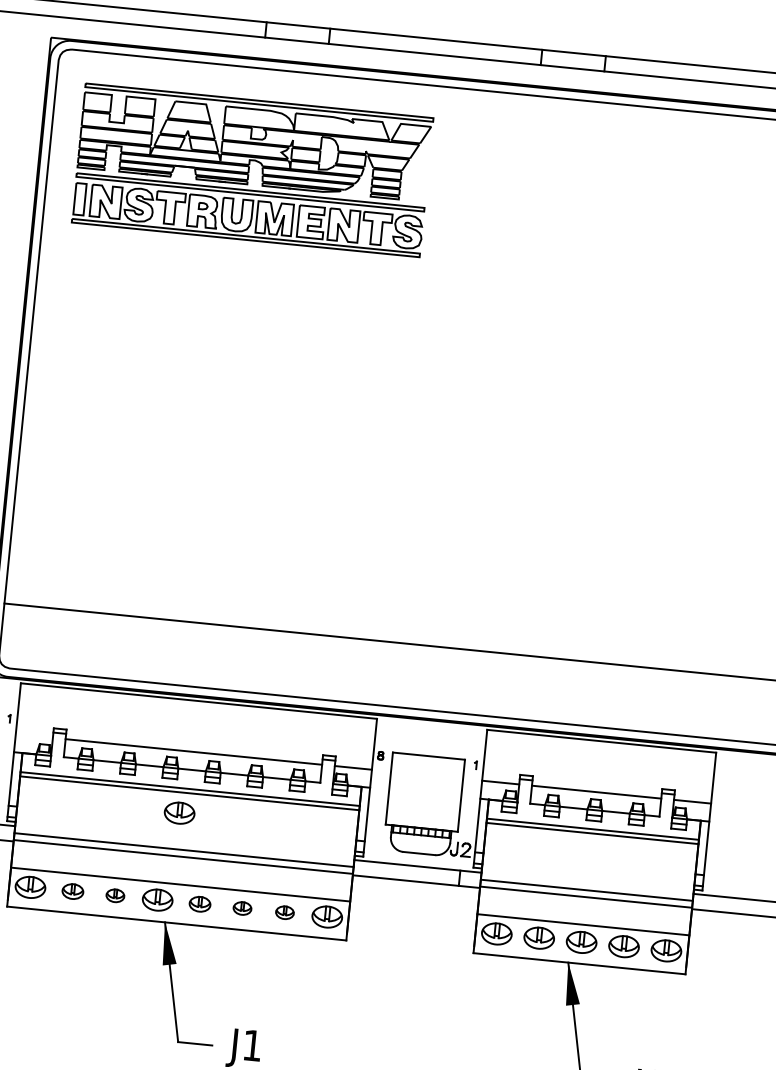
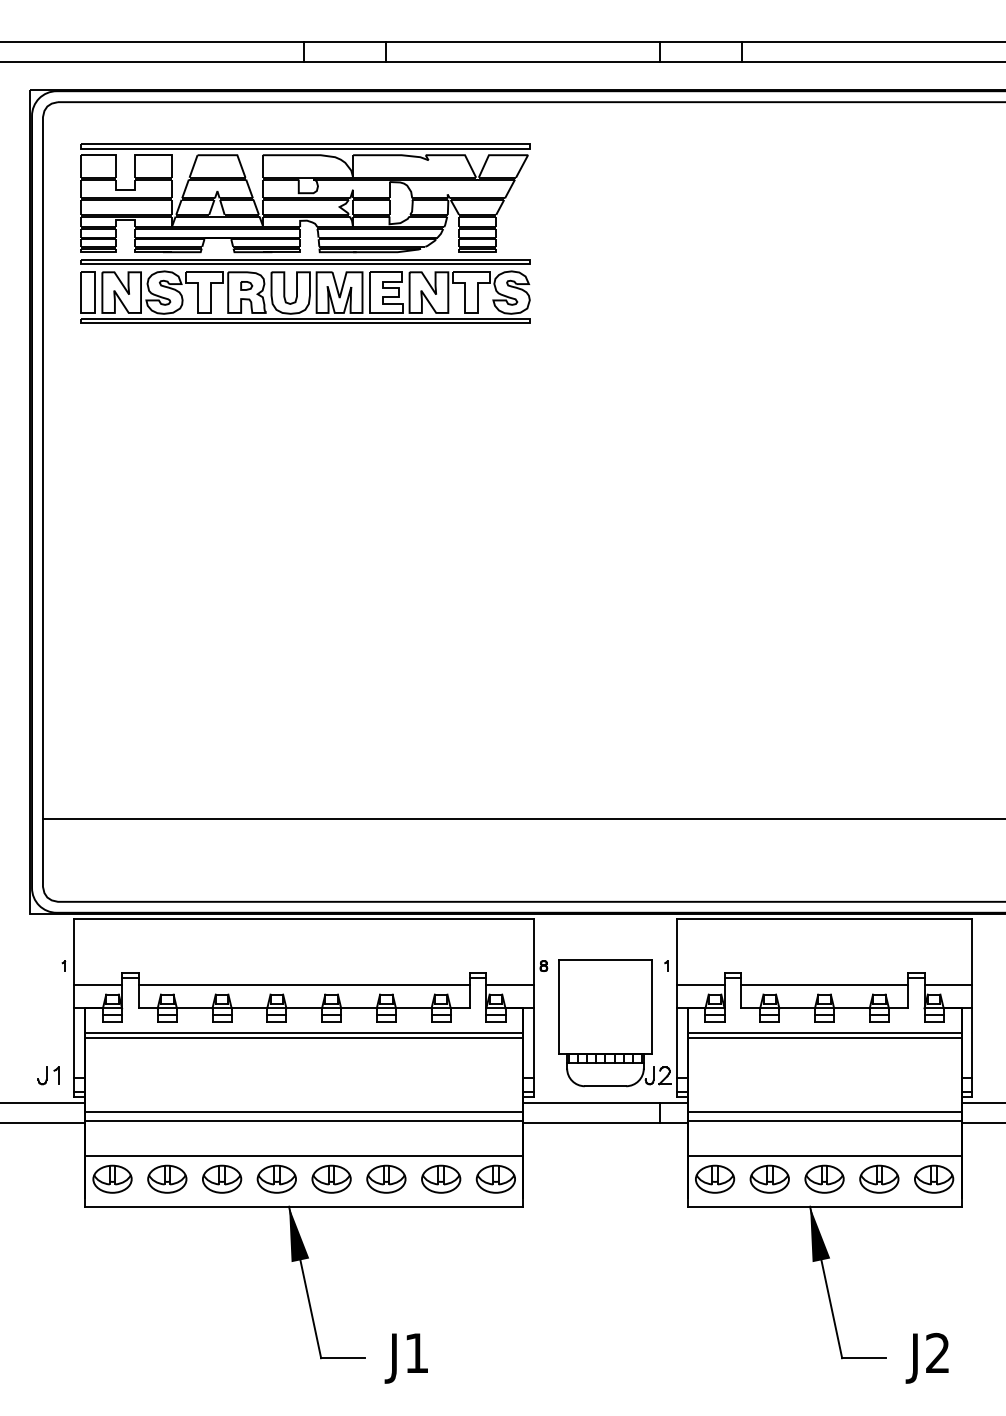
line: (34, 736) -> (98, 985), added
part: (179, 812) -> (293, 1064), removed
part: (73, 891) -> (167, 1178), size x1.43
part: (115, 895) -> (222, 1178), size x1.67
part: (200, 903) -> (331, 1178), size x1.43
part: (242, 908) -> (386, 1178), size x1.67
part: (285, 912) -> (441, 1178), size x1.67

